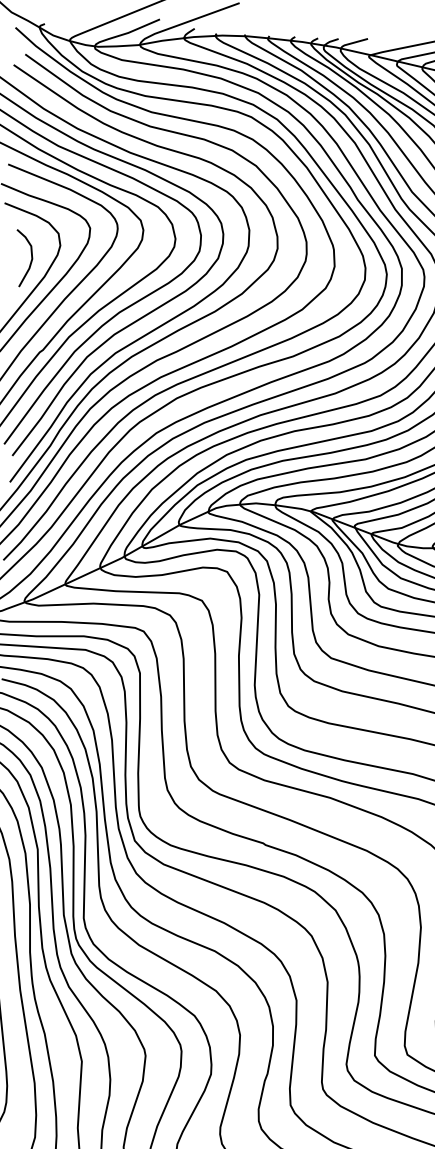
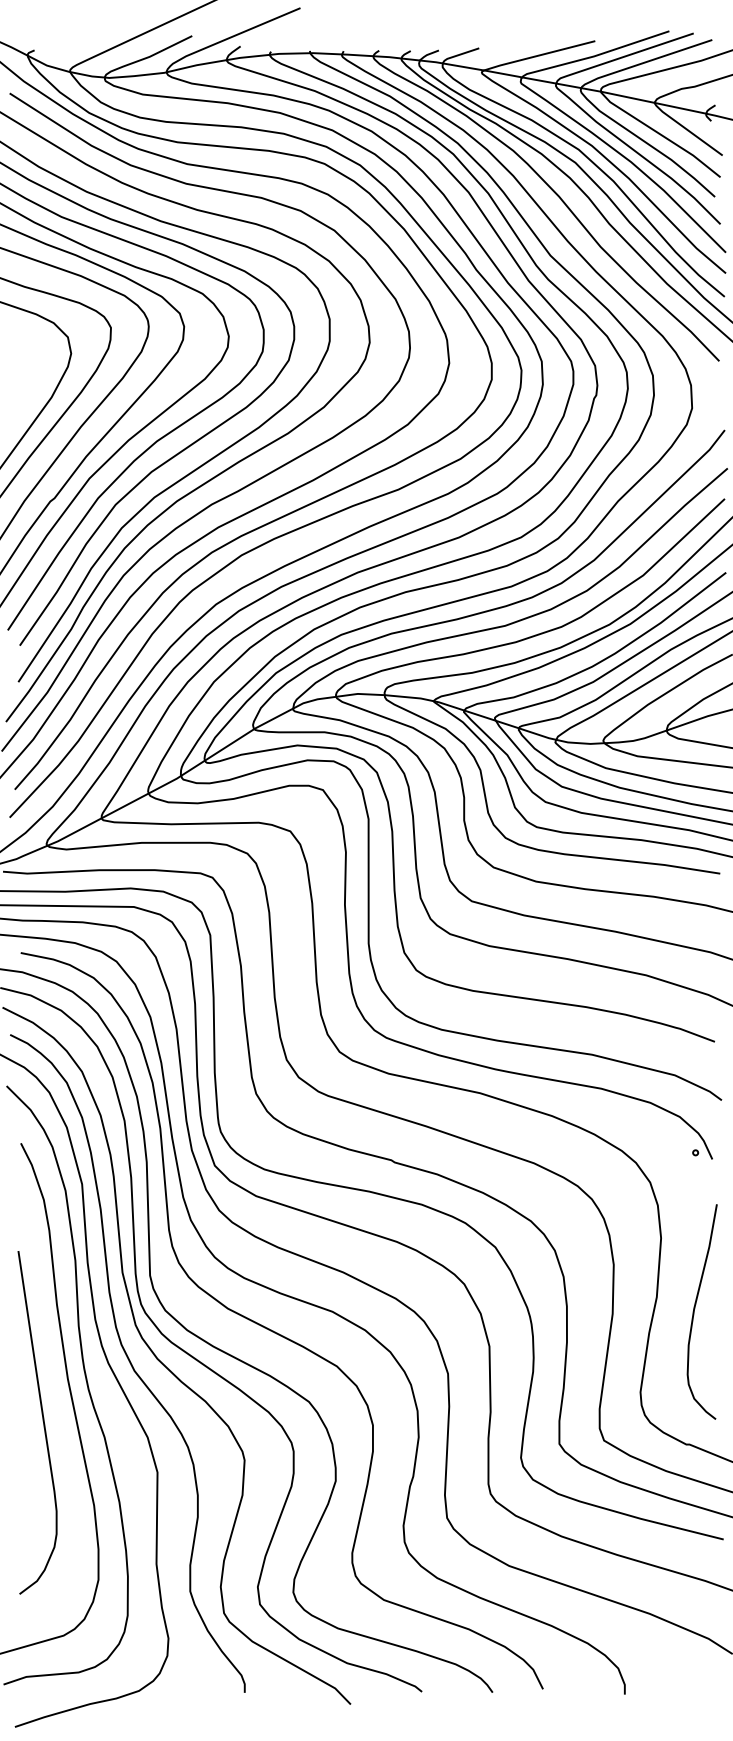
curve: (30, 261) -> (31, 377), removed

